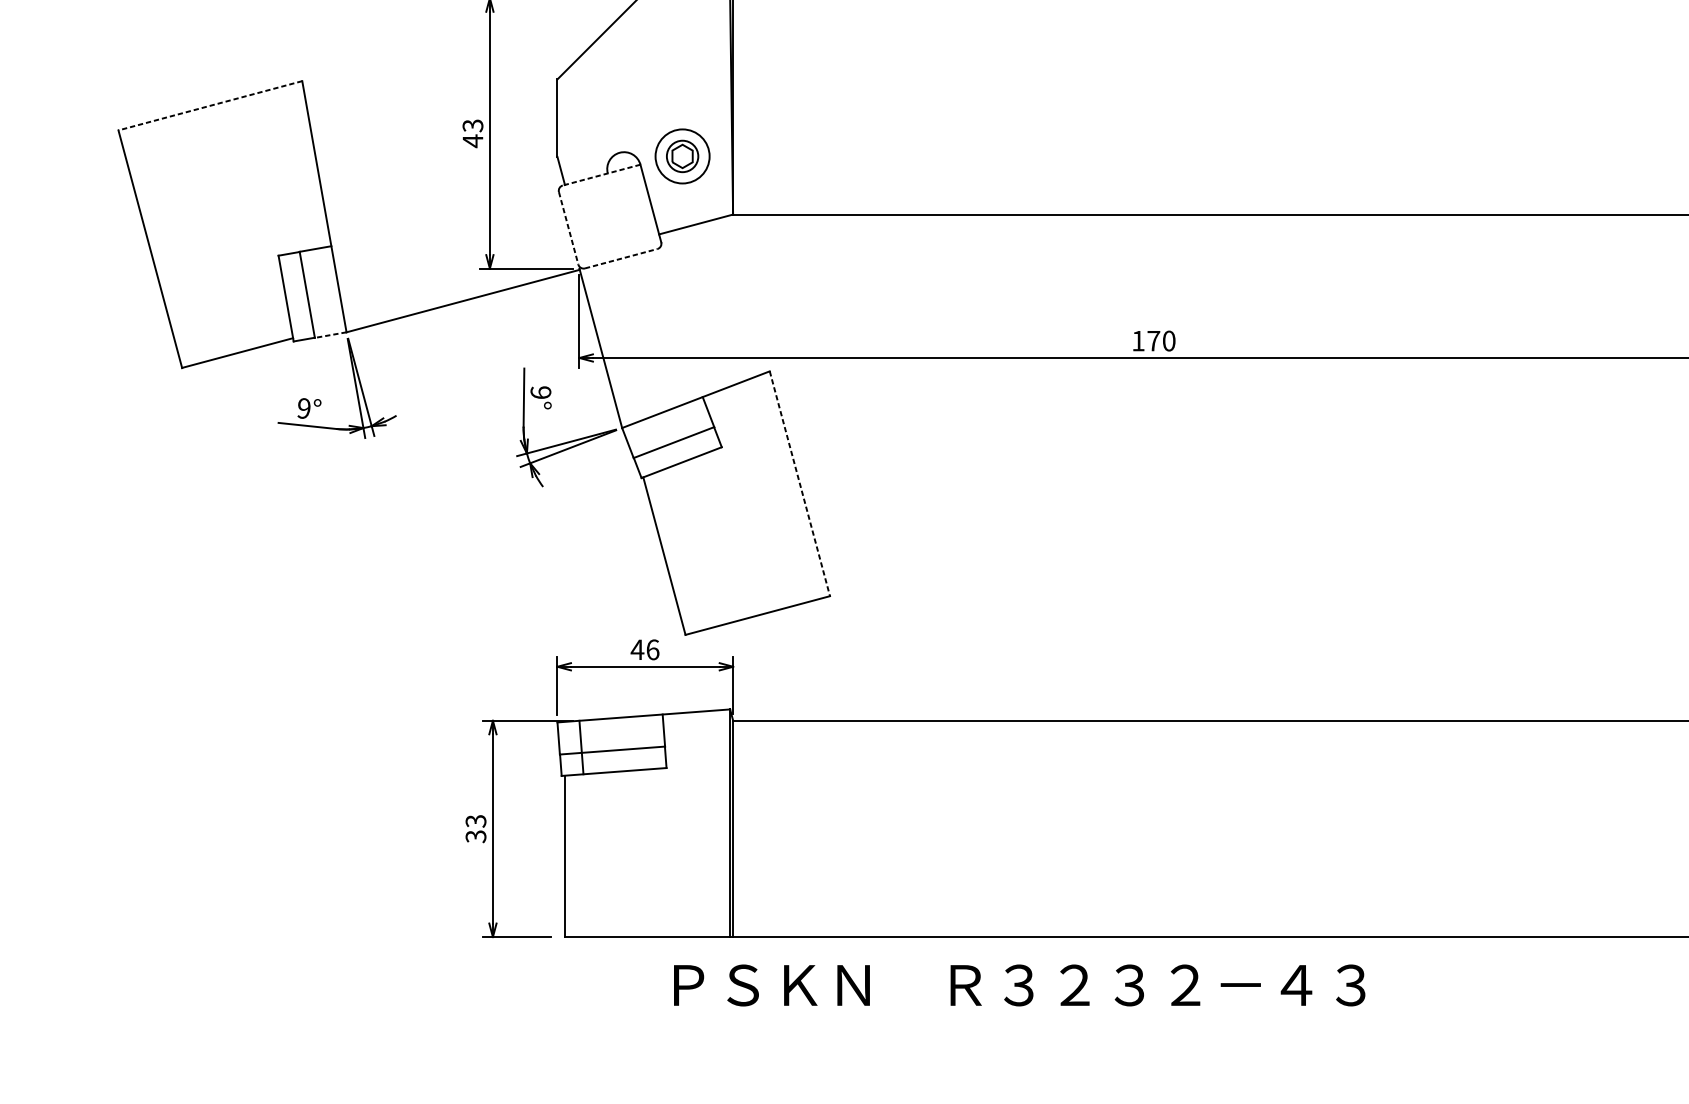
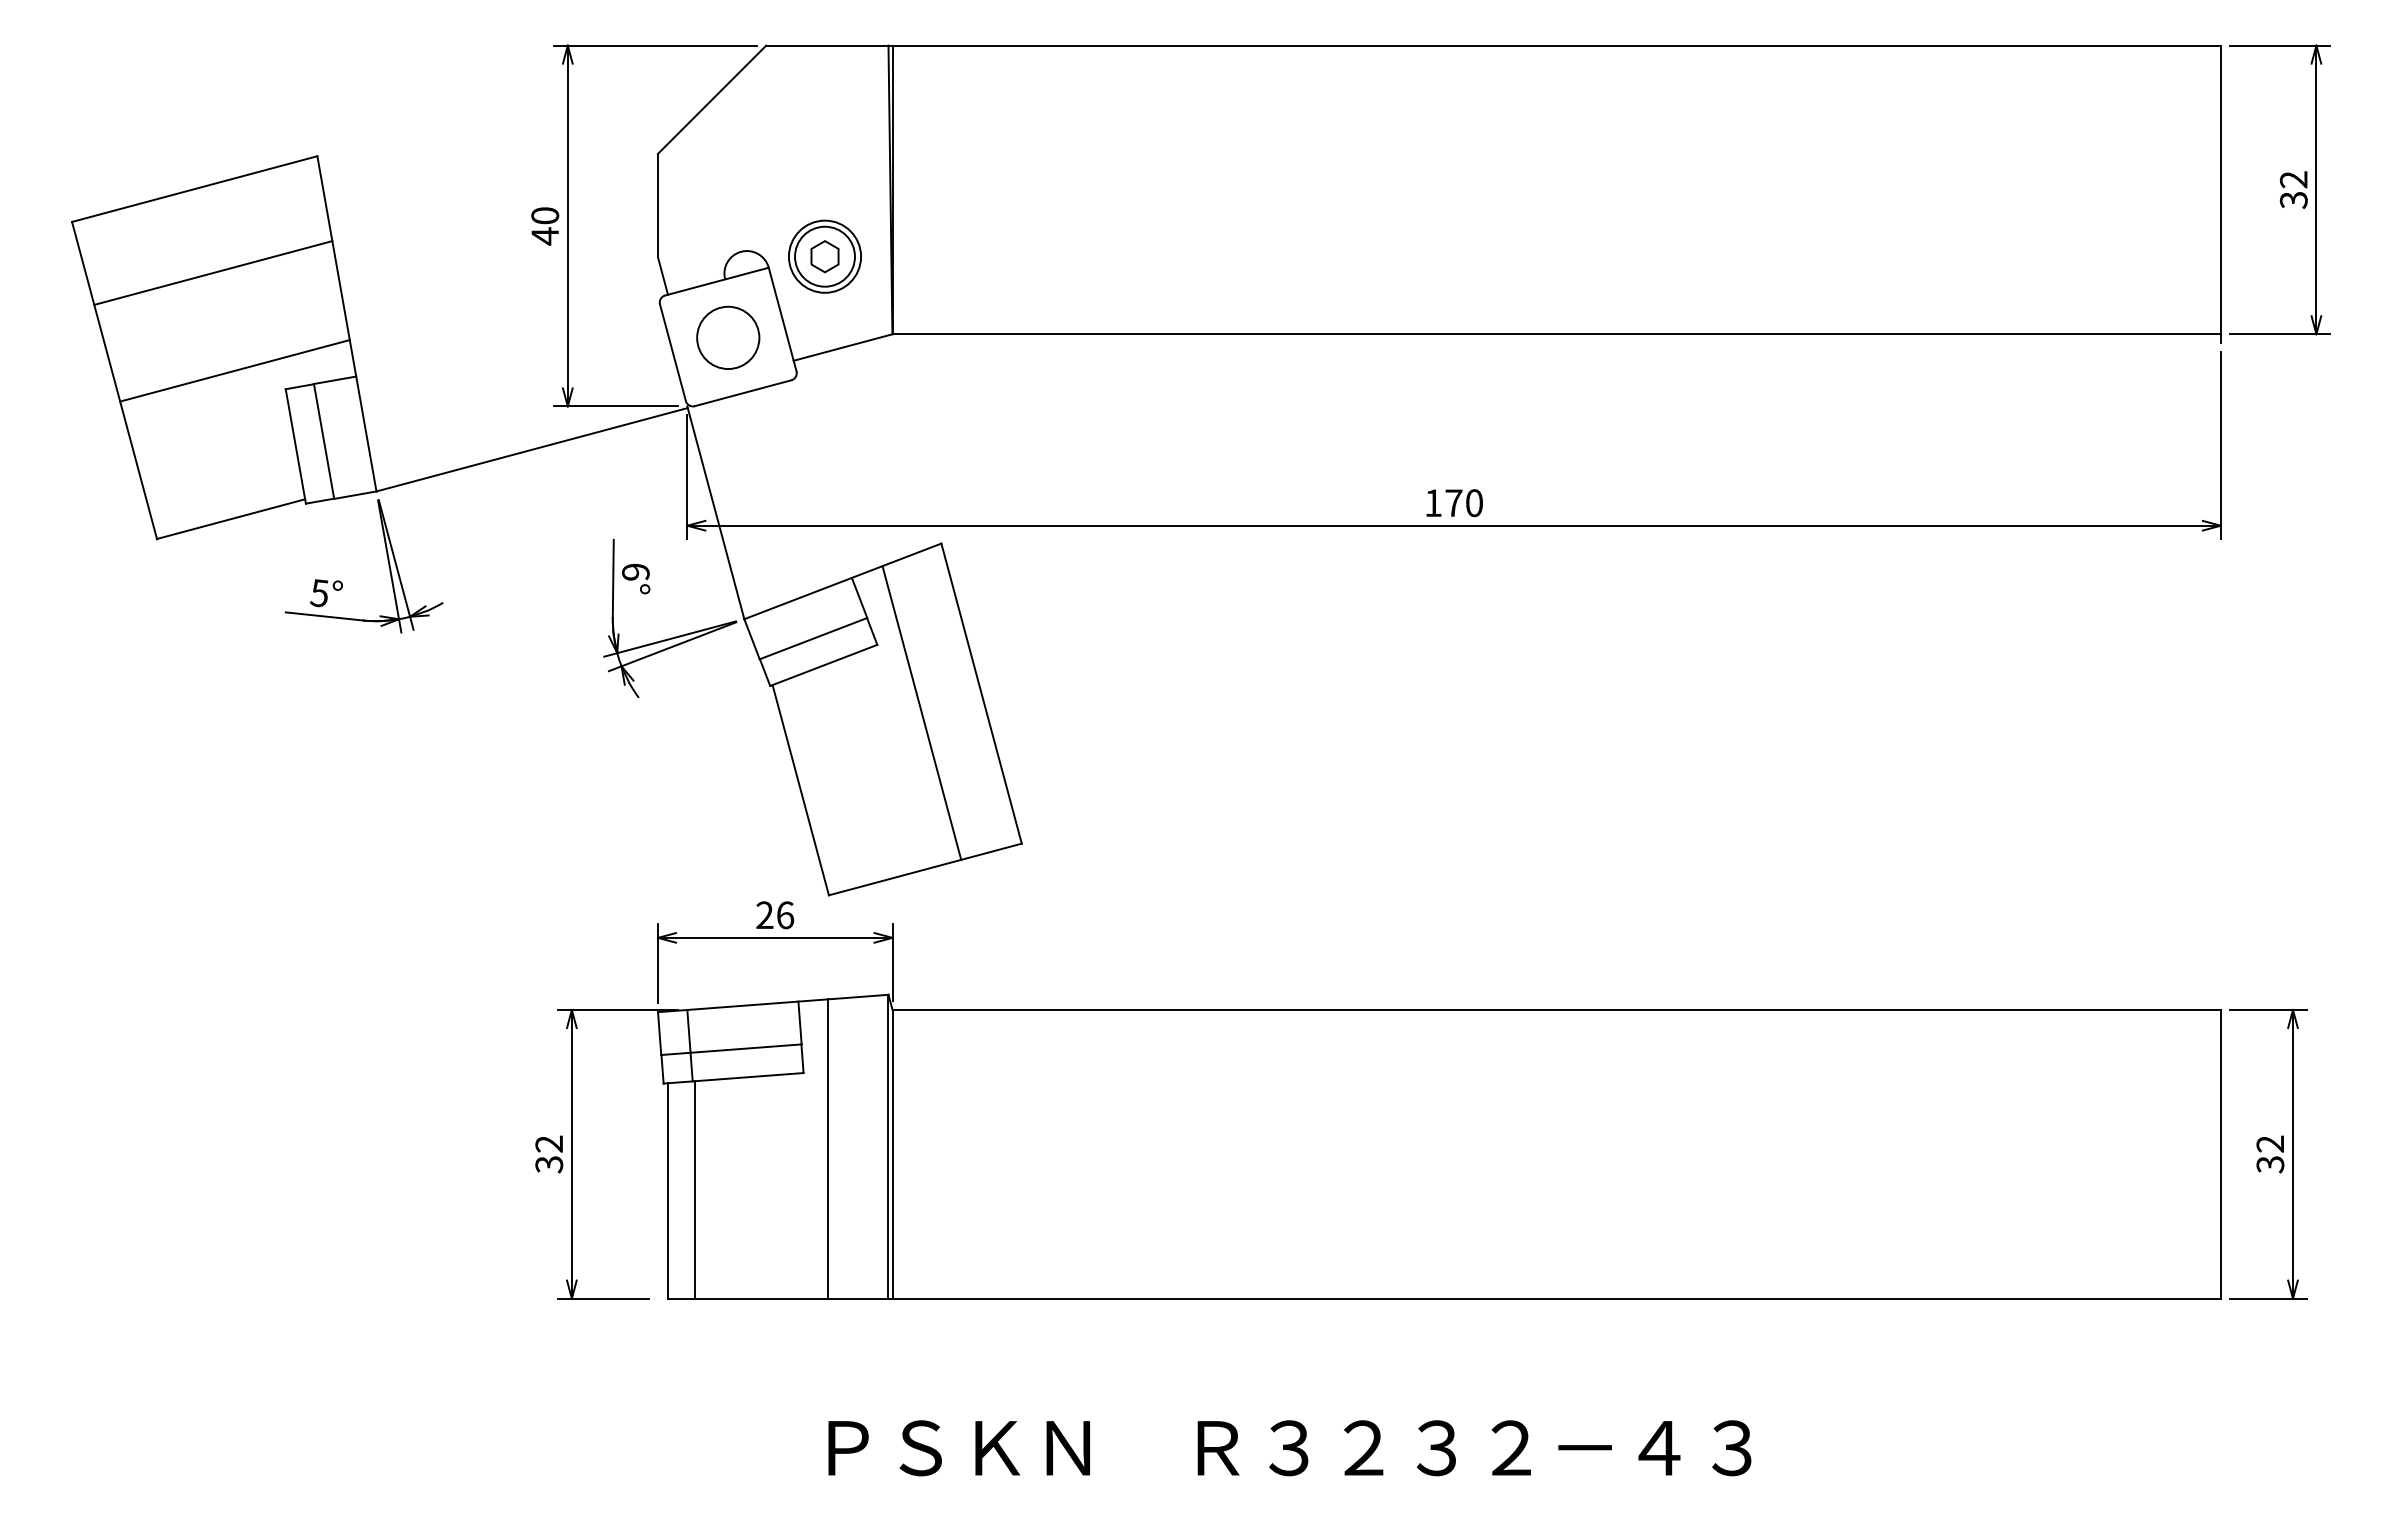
line: (210, 106) -> (194, 189), dashed -> solid
text: (473, 125) -> (545, 215), 43 -> 40
circle: (682, 156) -> (824, 256), size x1.43
line: (224, 168) -> (213, 272), added
line: (601, 175) -> (716, 281), dashed -> solid
circle: (610, 216) -> (728, 337), added
line: (569, 228) -> (673, 353), dashed -> solid
line: (240, 241) -> (234, 370), added
line: (621, 258) -> (743, 393), dashed -> solid
line: (330, 335) -> (354, 495), dashed -> solid
text: (540, 392) -> (635, 571), 9° -> 6°
text: (303, 408) -> (318, 593), 9° -> 5°
line: (799, 484) -> (981, 694), dashed -> solid
line: (754, 497) -> (921, 712), added
text: (637, 649) -> (764, 914), 46 -> 26
text: (476, 820) -> (549, 1143), 33 -> 32
line: (684, 824) -> (827, 1148), added
line: (585, 855) -> (695, 1189), added
text: (1019, 985) -> (1289, 1448), moved

